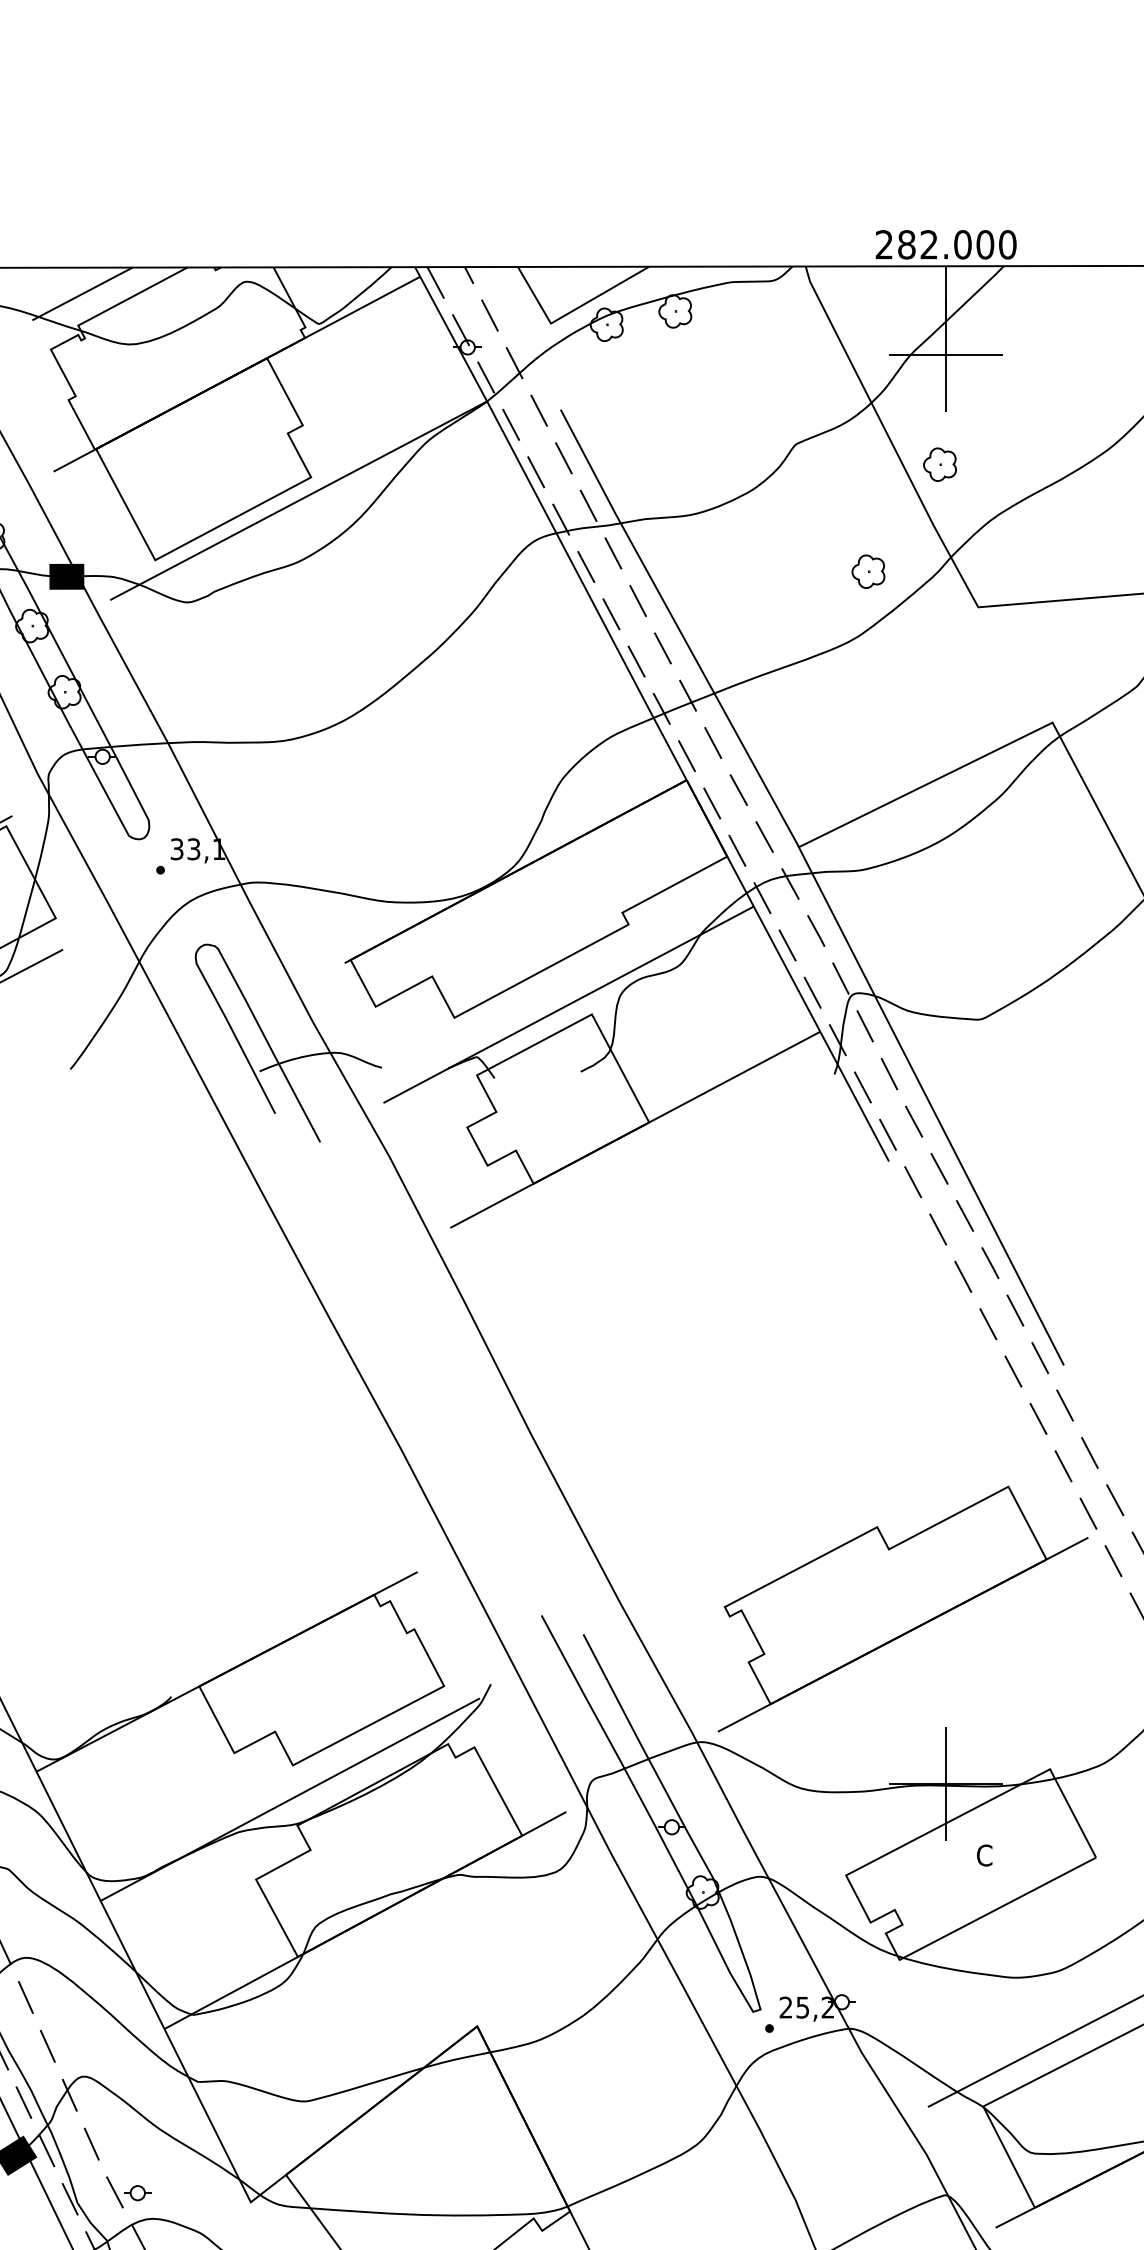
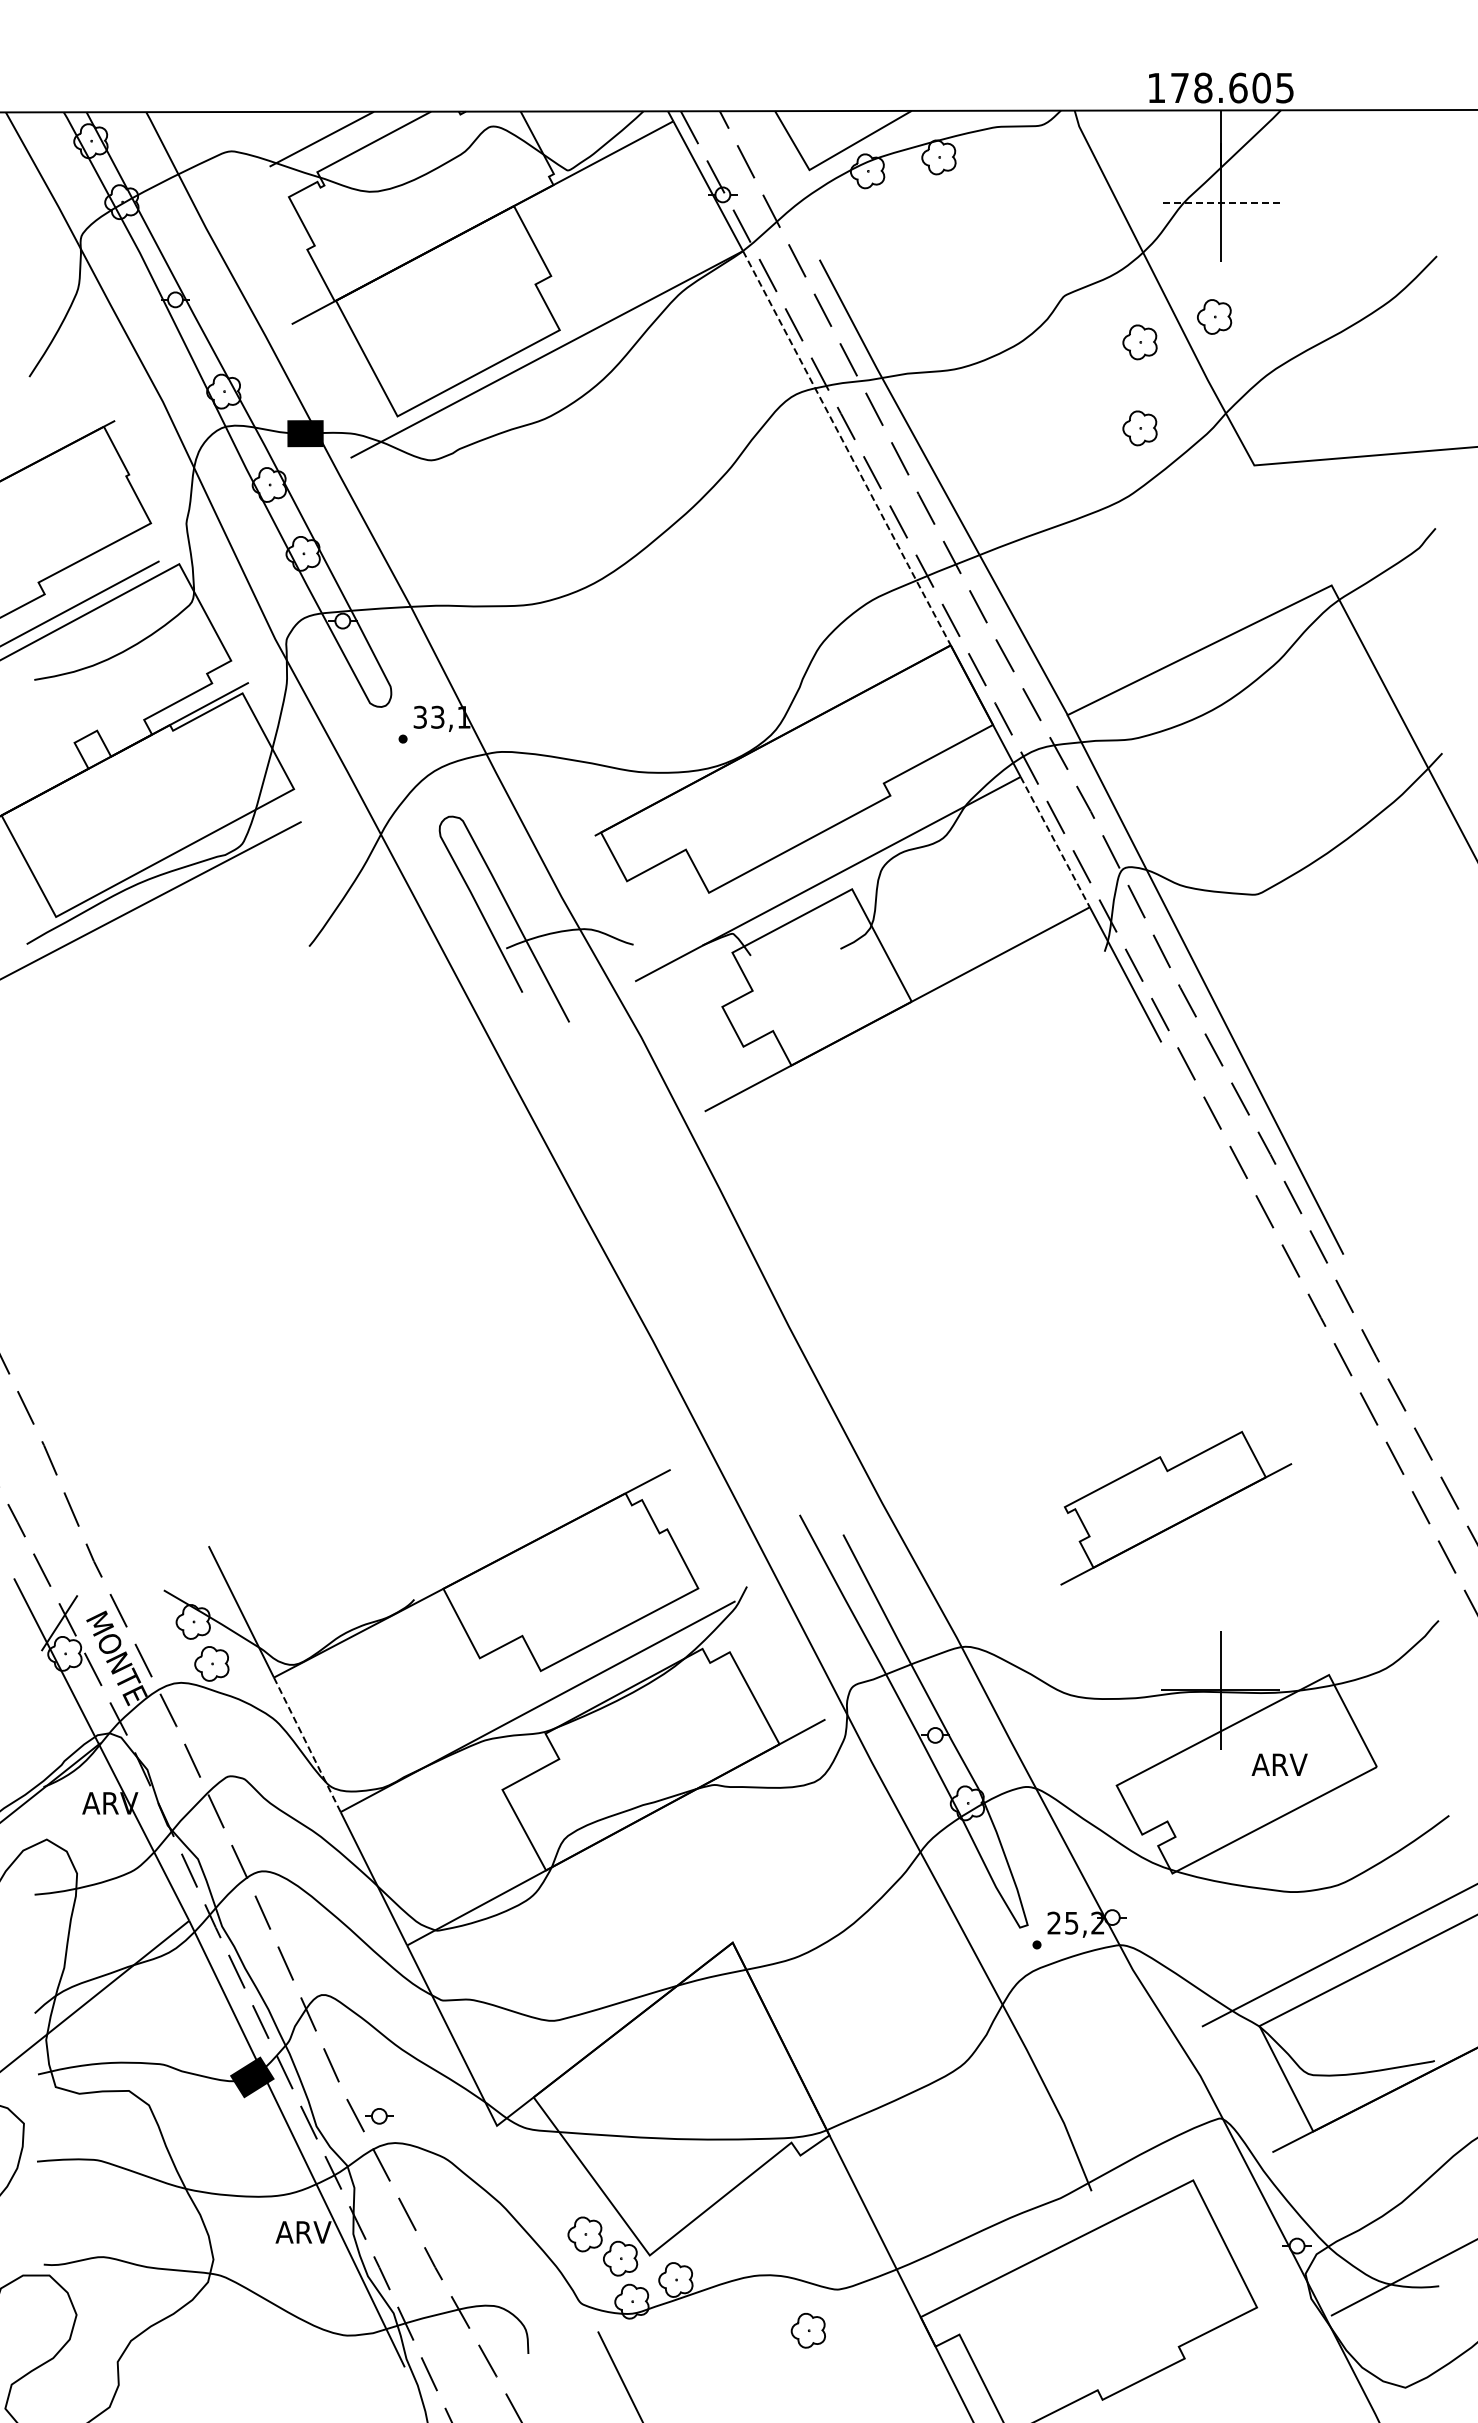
text: (945, 244) -> (1220, 87), 282.000 -> 178.605
line: (945, 354) -> (1220, 202), solid -> dashed
part: (867, 489) -> (1139, 342), added
line: (587, 592) -> (847, 449), solid -> dashed
line: (787, 969) -> (1055, 842), solid -> dashed
part: (903, 1609) -> (1176, 1508), size x0.6
line: (68, 1836) -> (307, 1745), solid -> dashed
text: (1002, 1855) -> (1279, 1764), C -> ARV

